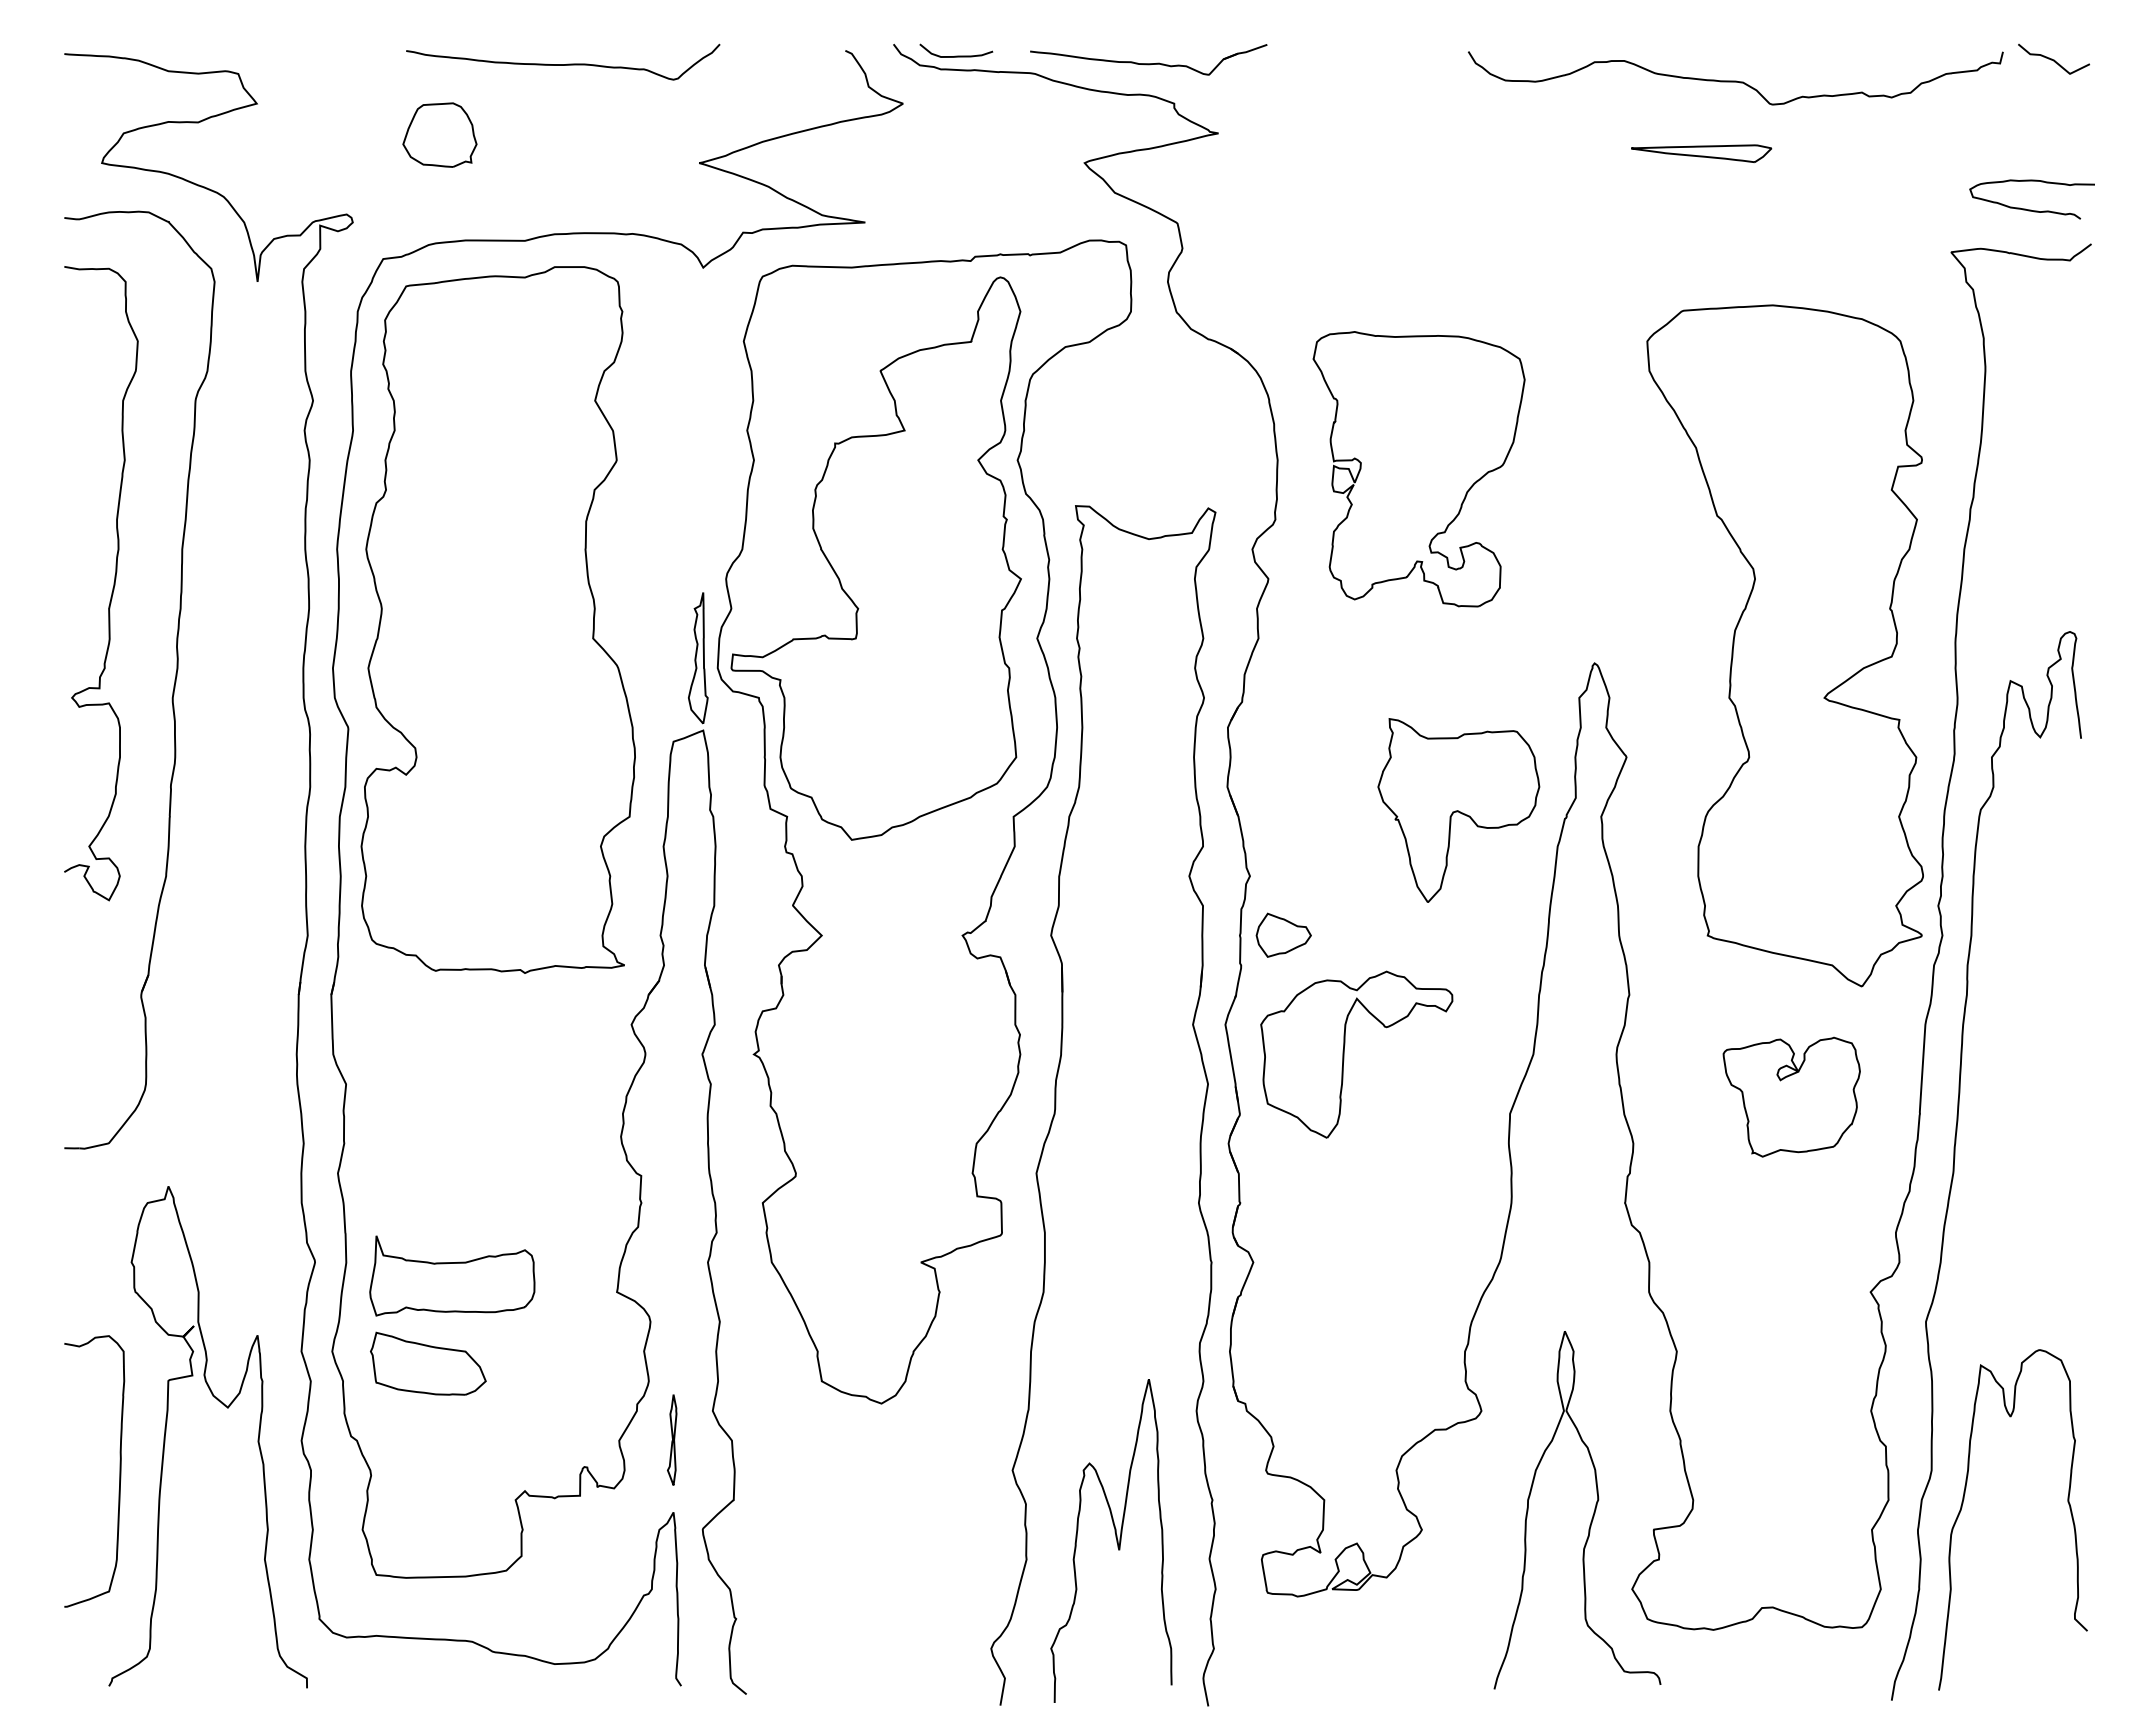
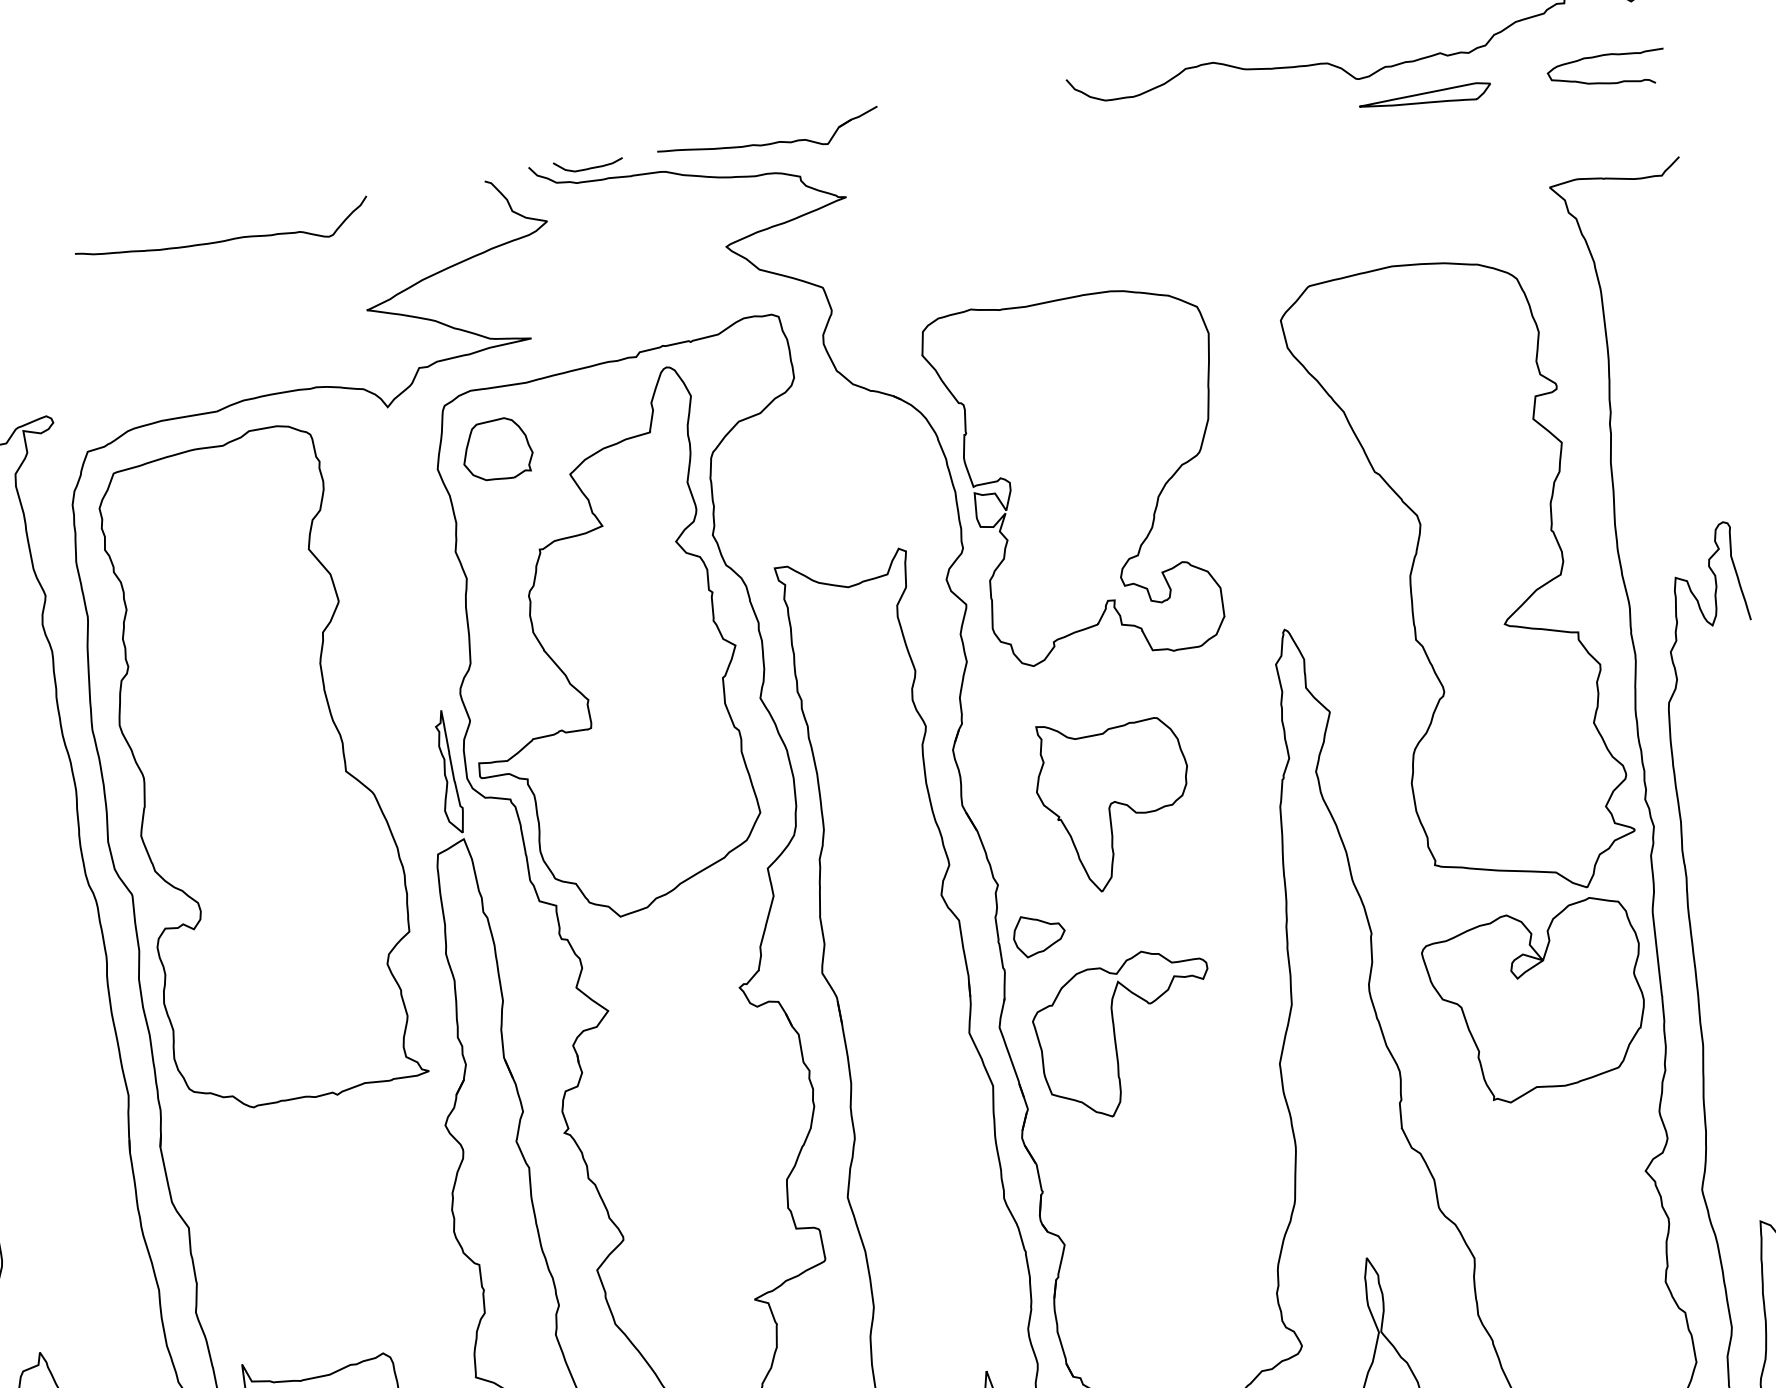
part: (439, 134) -> (496, 449), moved
part: (1701, 153) -> (1425, 99), moved
curve: (2031, 209) -> (1608, 82), moved
part: (1418, 469) -> (1088, 477), size x1.43
part: (1458, 810) -> (1115, 801), moved
part: (1791, 1097) -> (1539, 1002), size x1.67

